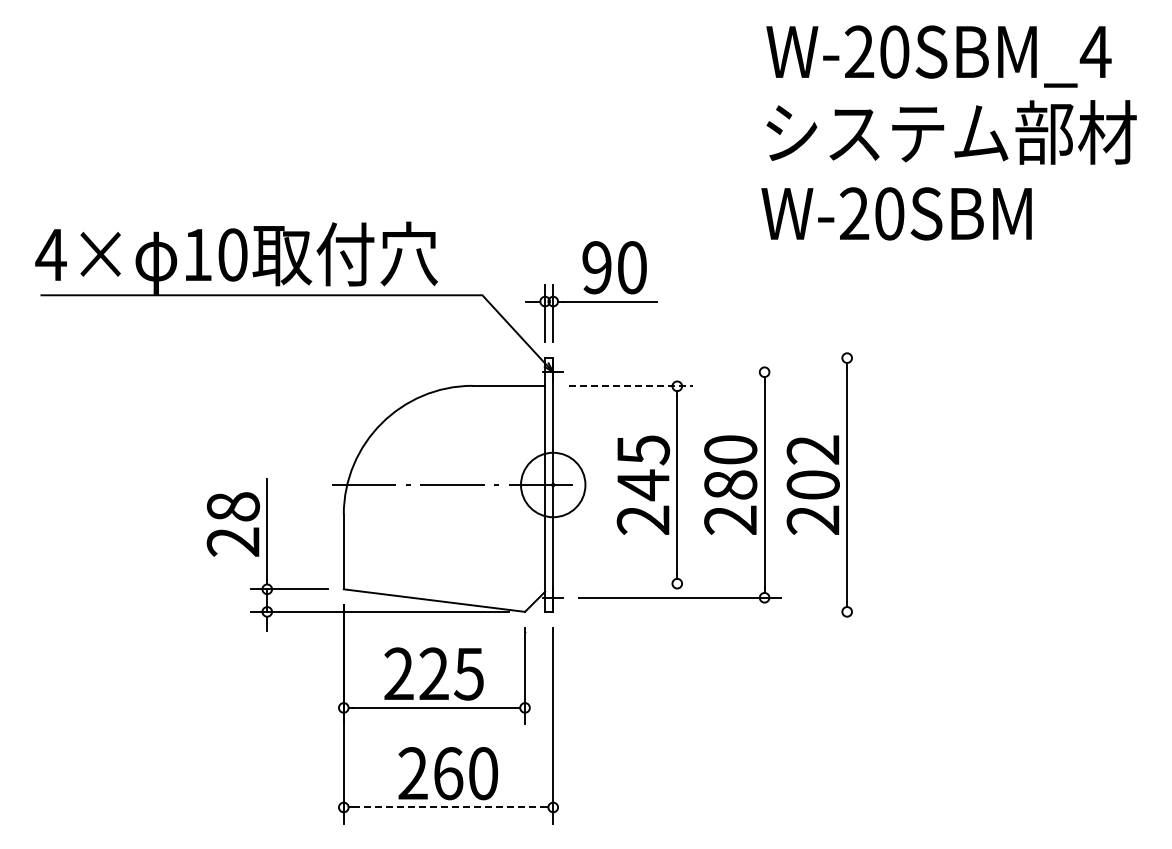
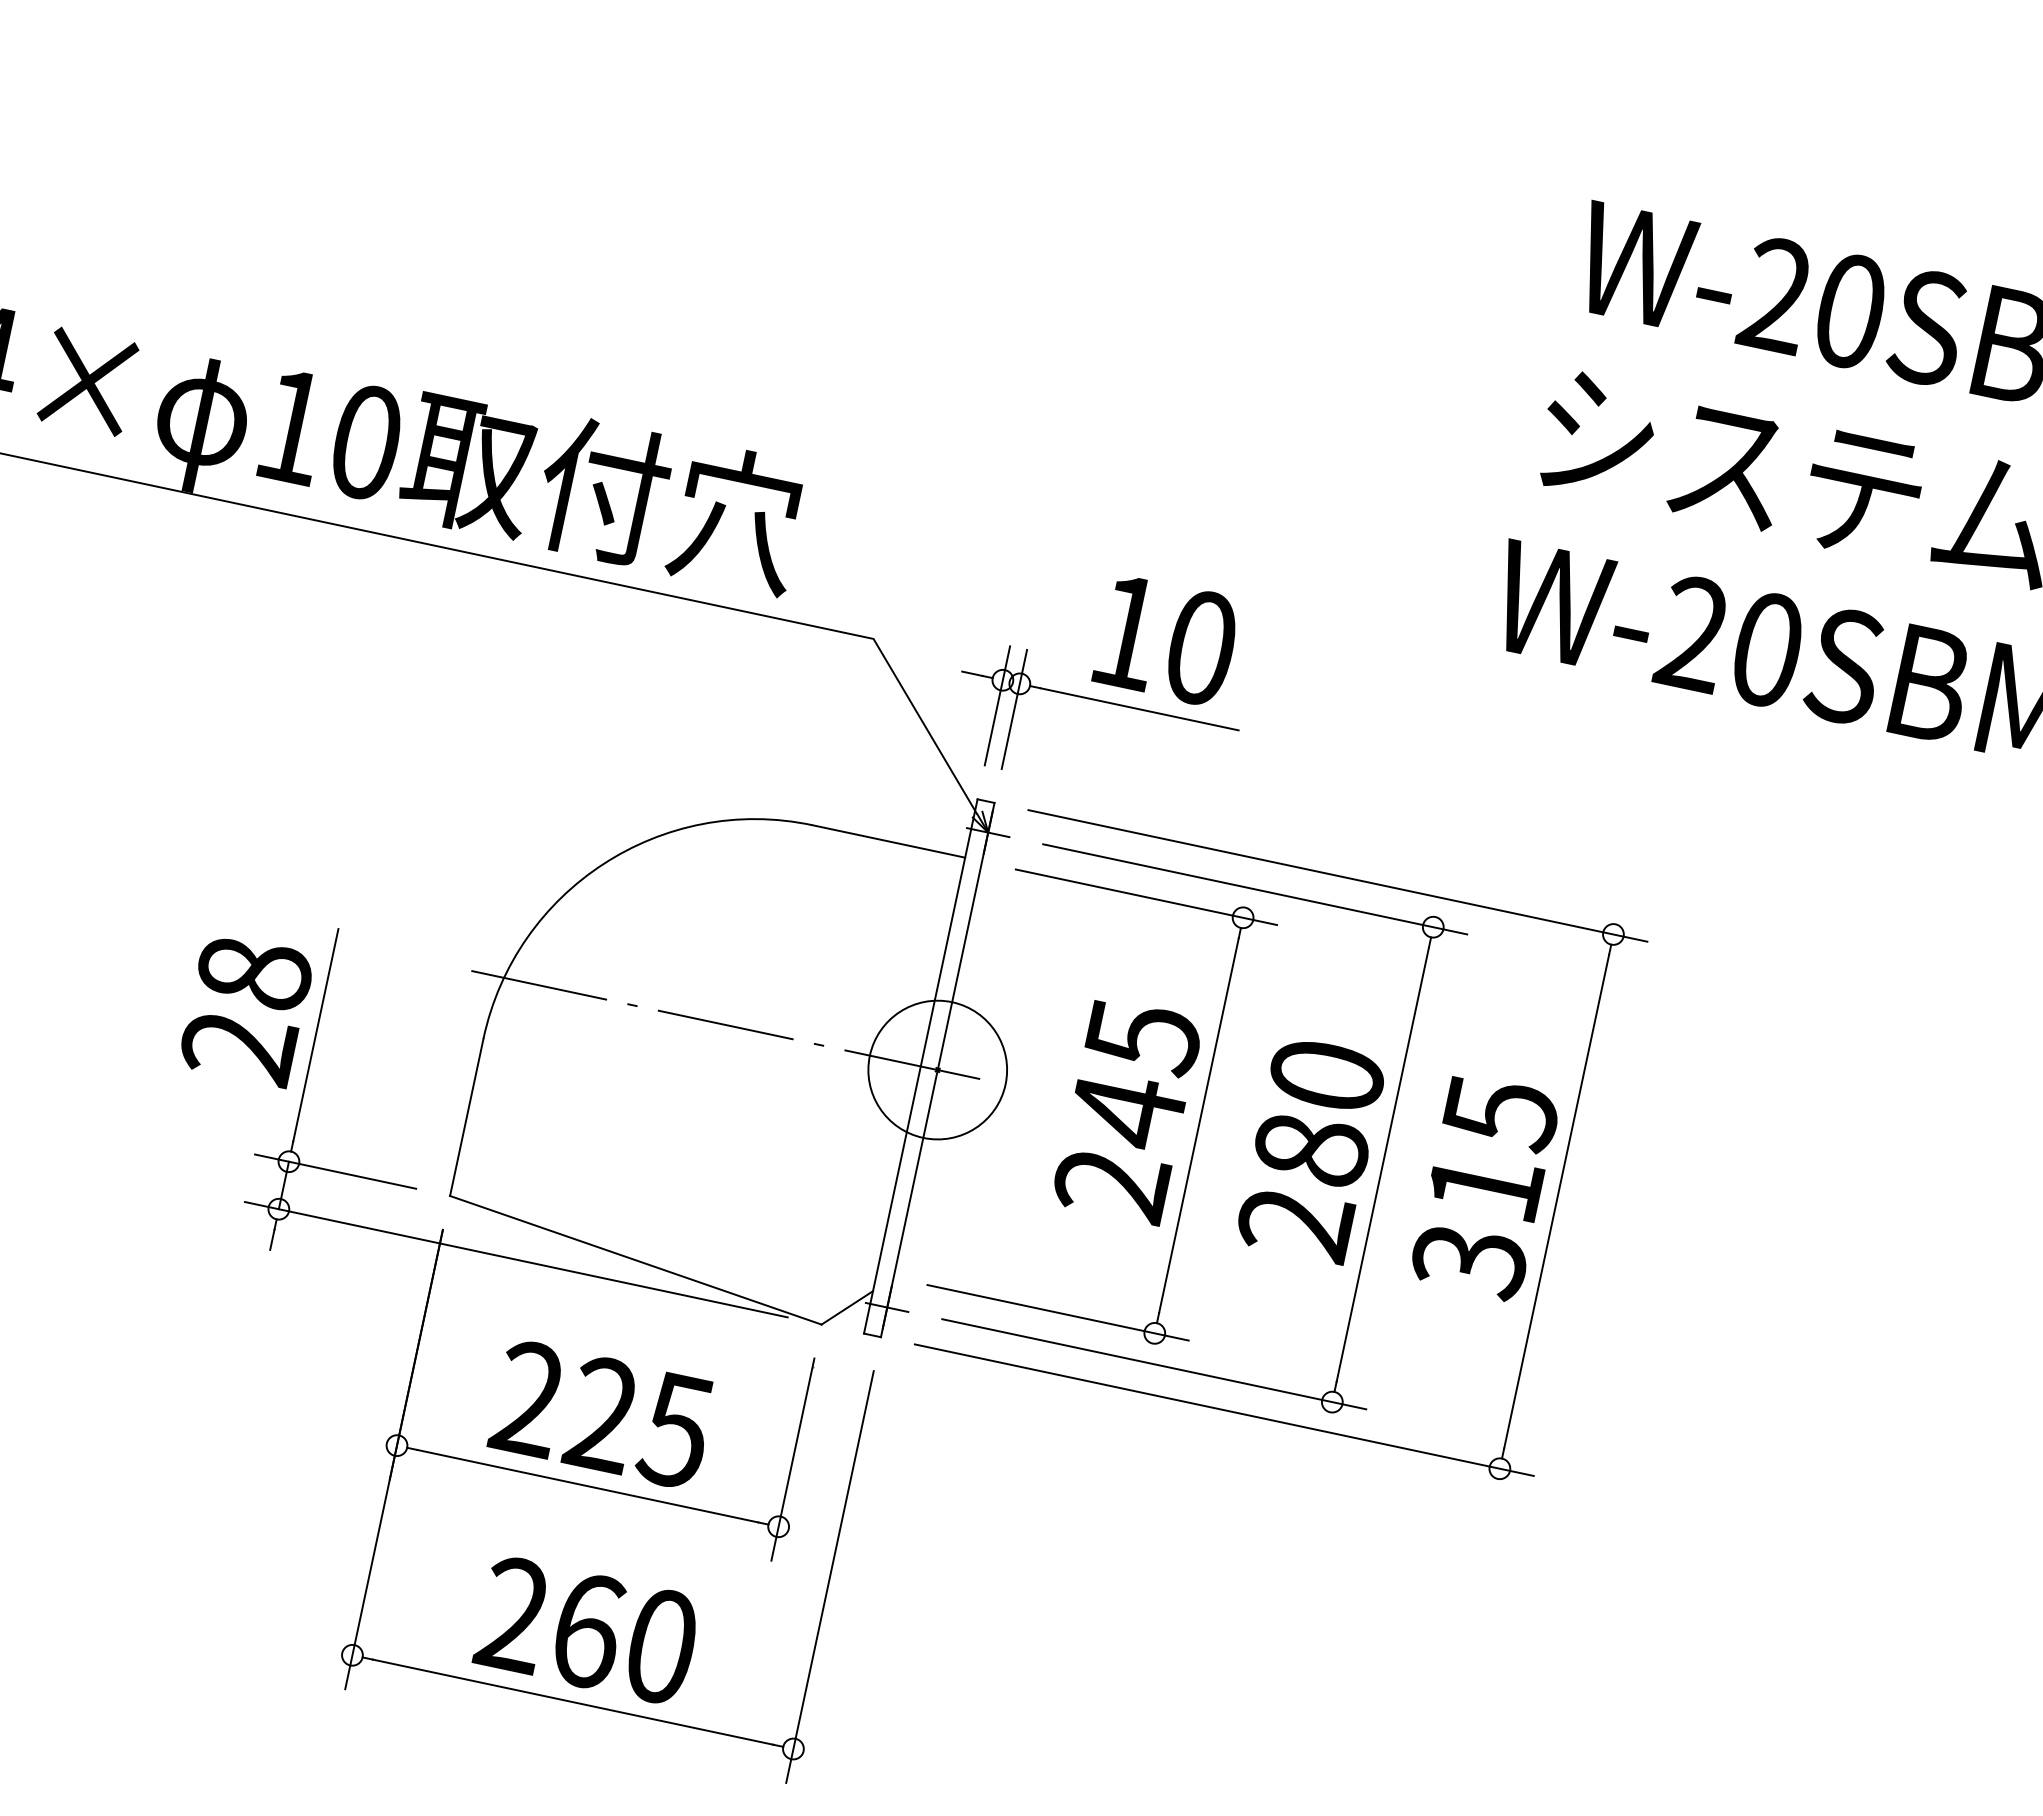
text: (596, 267) -> (1126, 631), 90 -> 10
line: (716, 358) -> (1338, 876), added
line: (679, 372) -> (1253, 889), added
line: (631, 386) -> (1146, 897), dashed -> solid
text: (812, 485) -> (1483, 1187), 202 -> 315
line: (631, 583) -> (1058, 1312), added
line: (716, 611) -> (1224, 1409), added
line: (449, 807) -> (575, 1702), dashed -> solid

